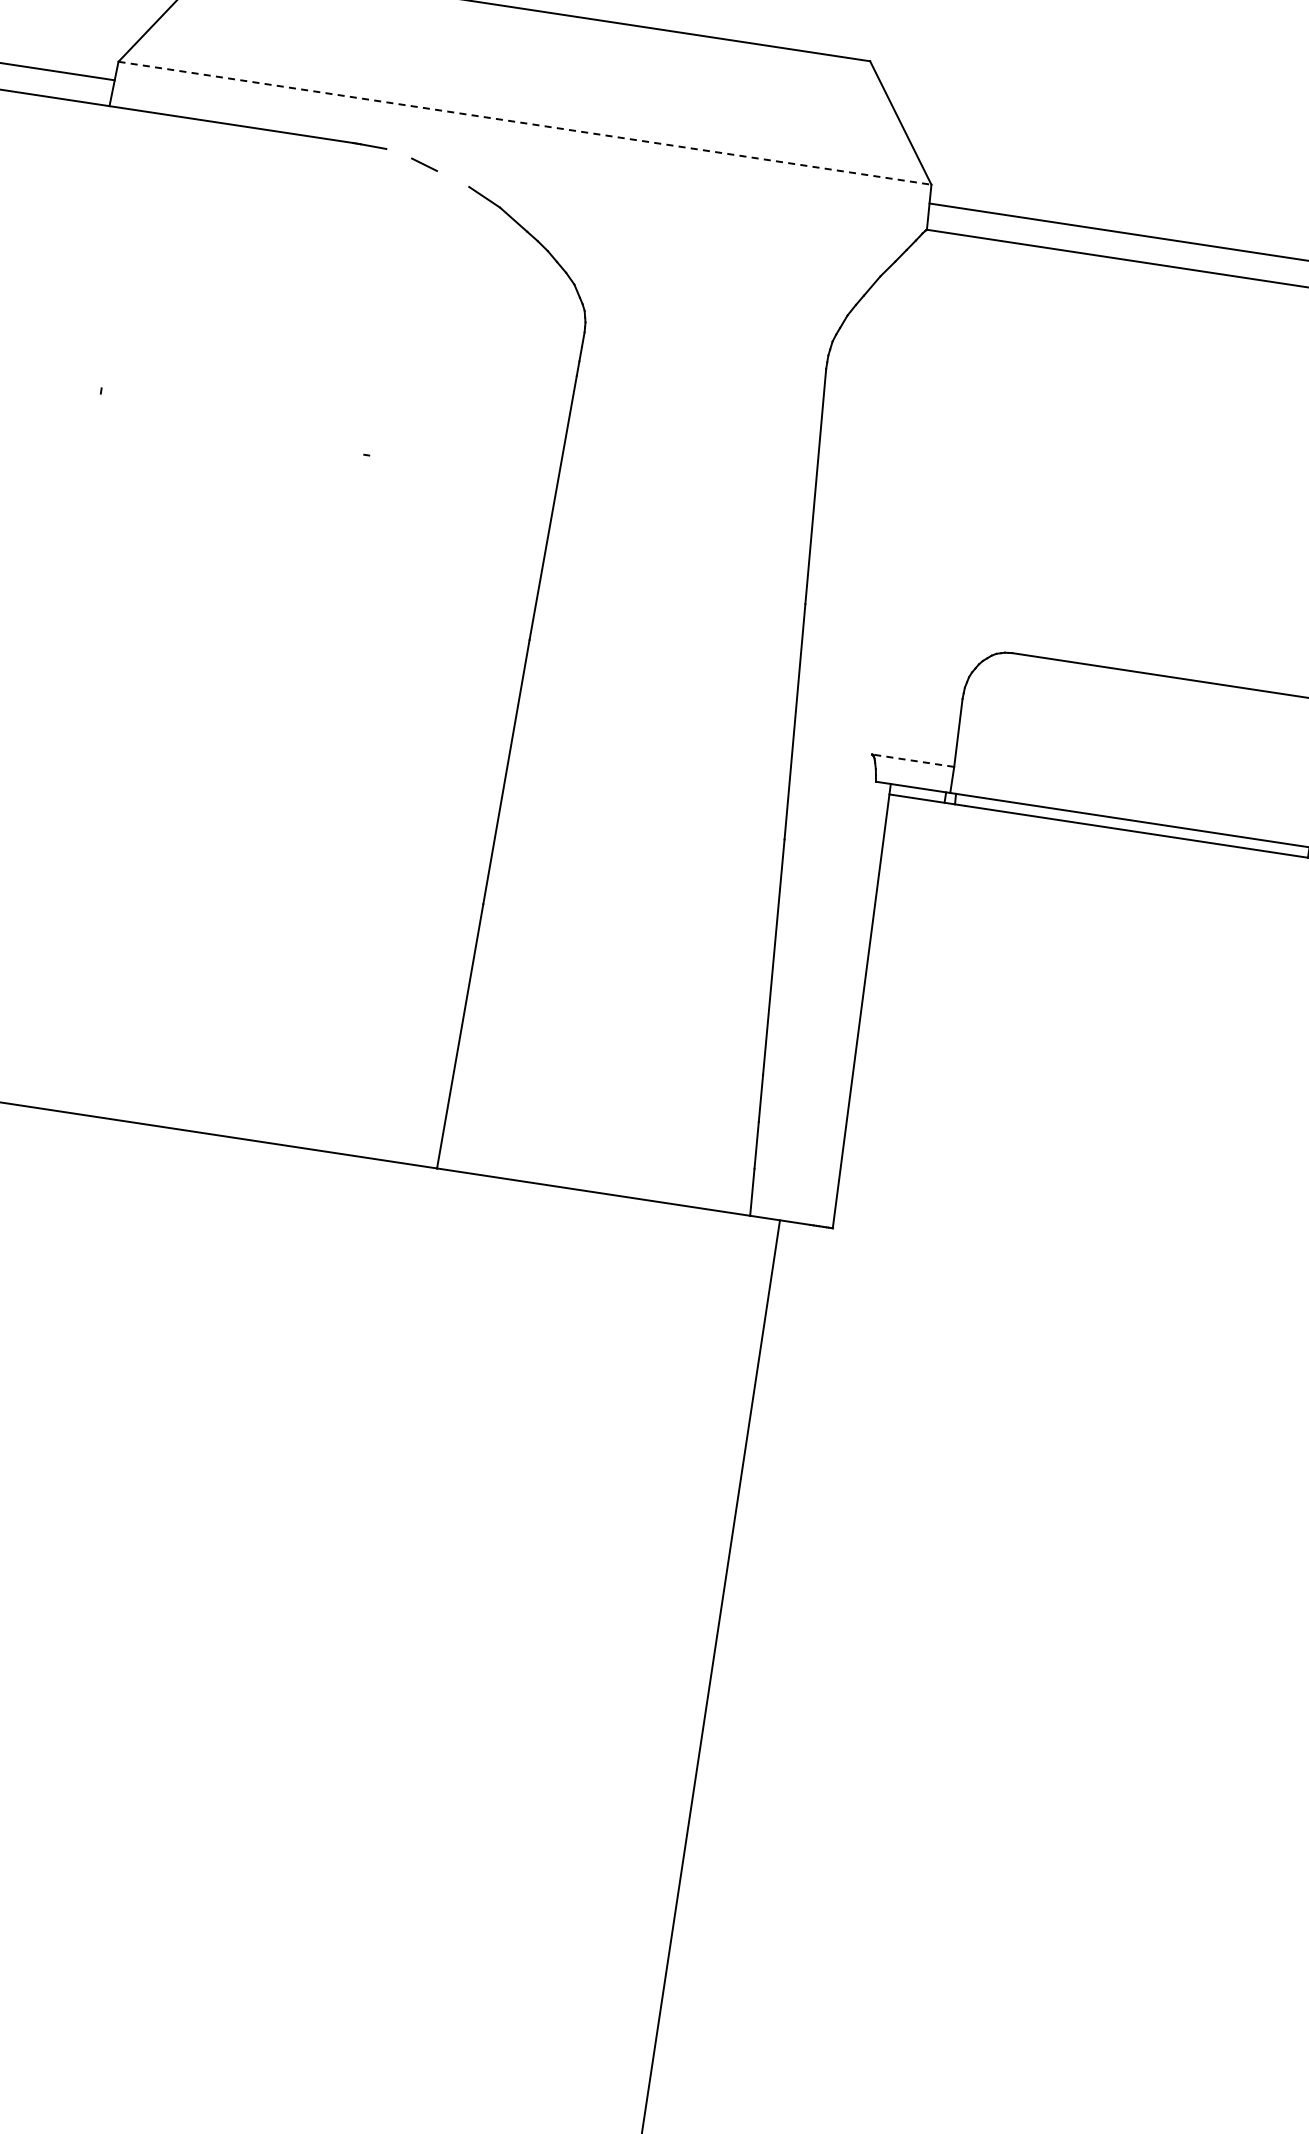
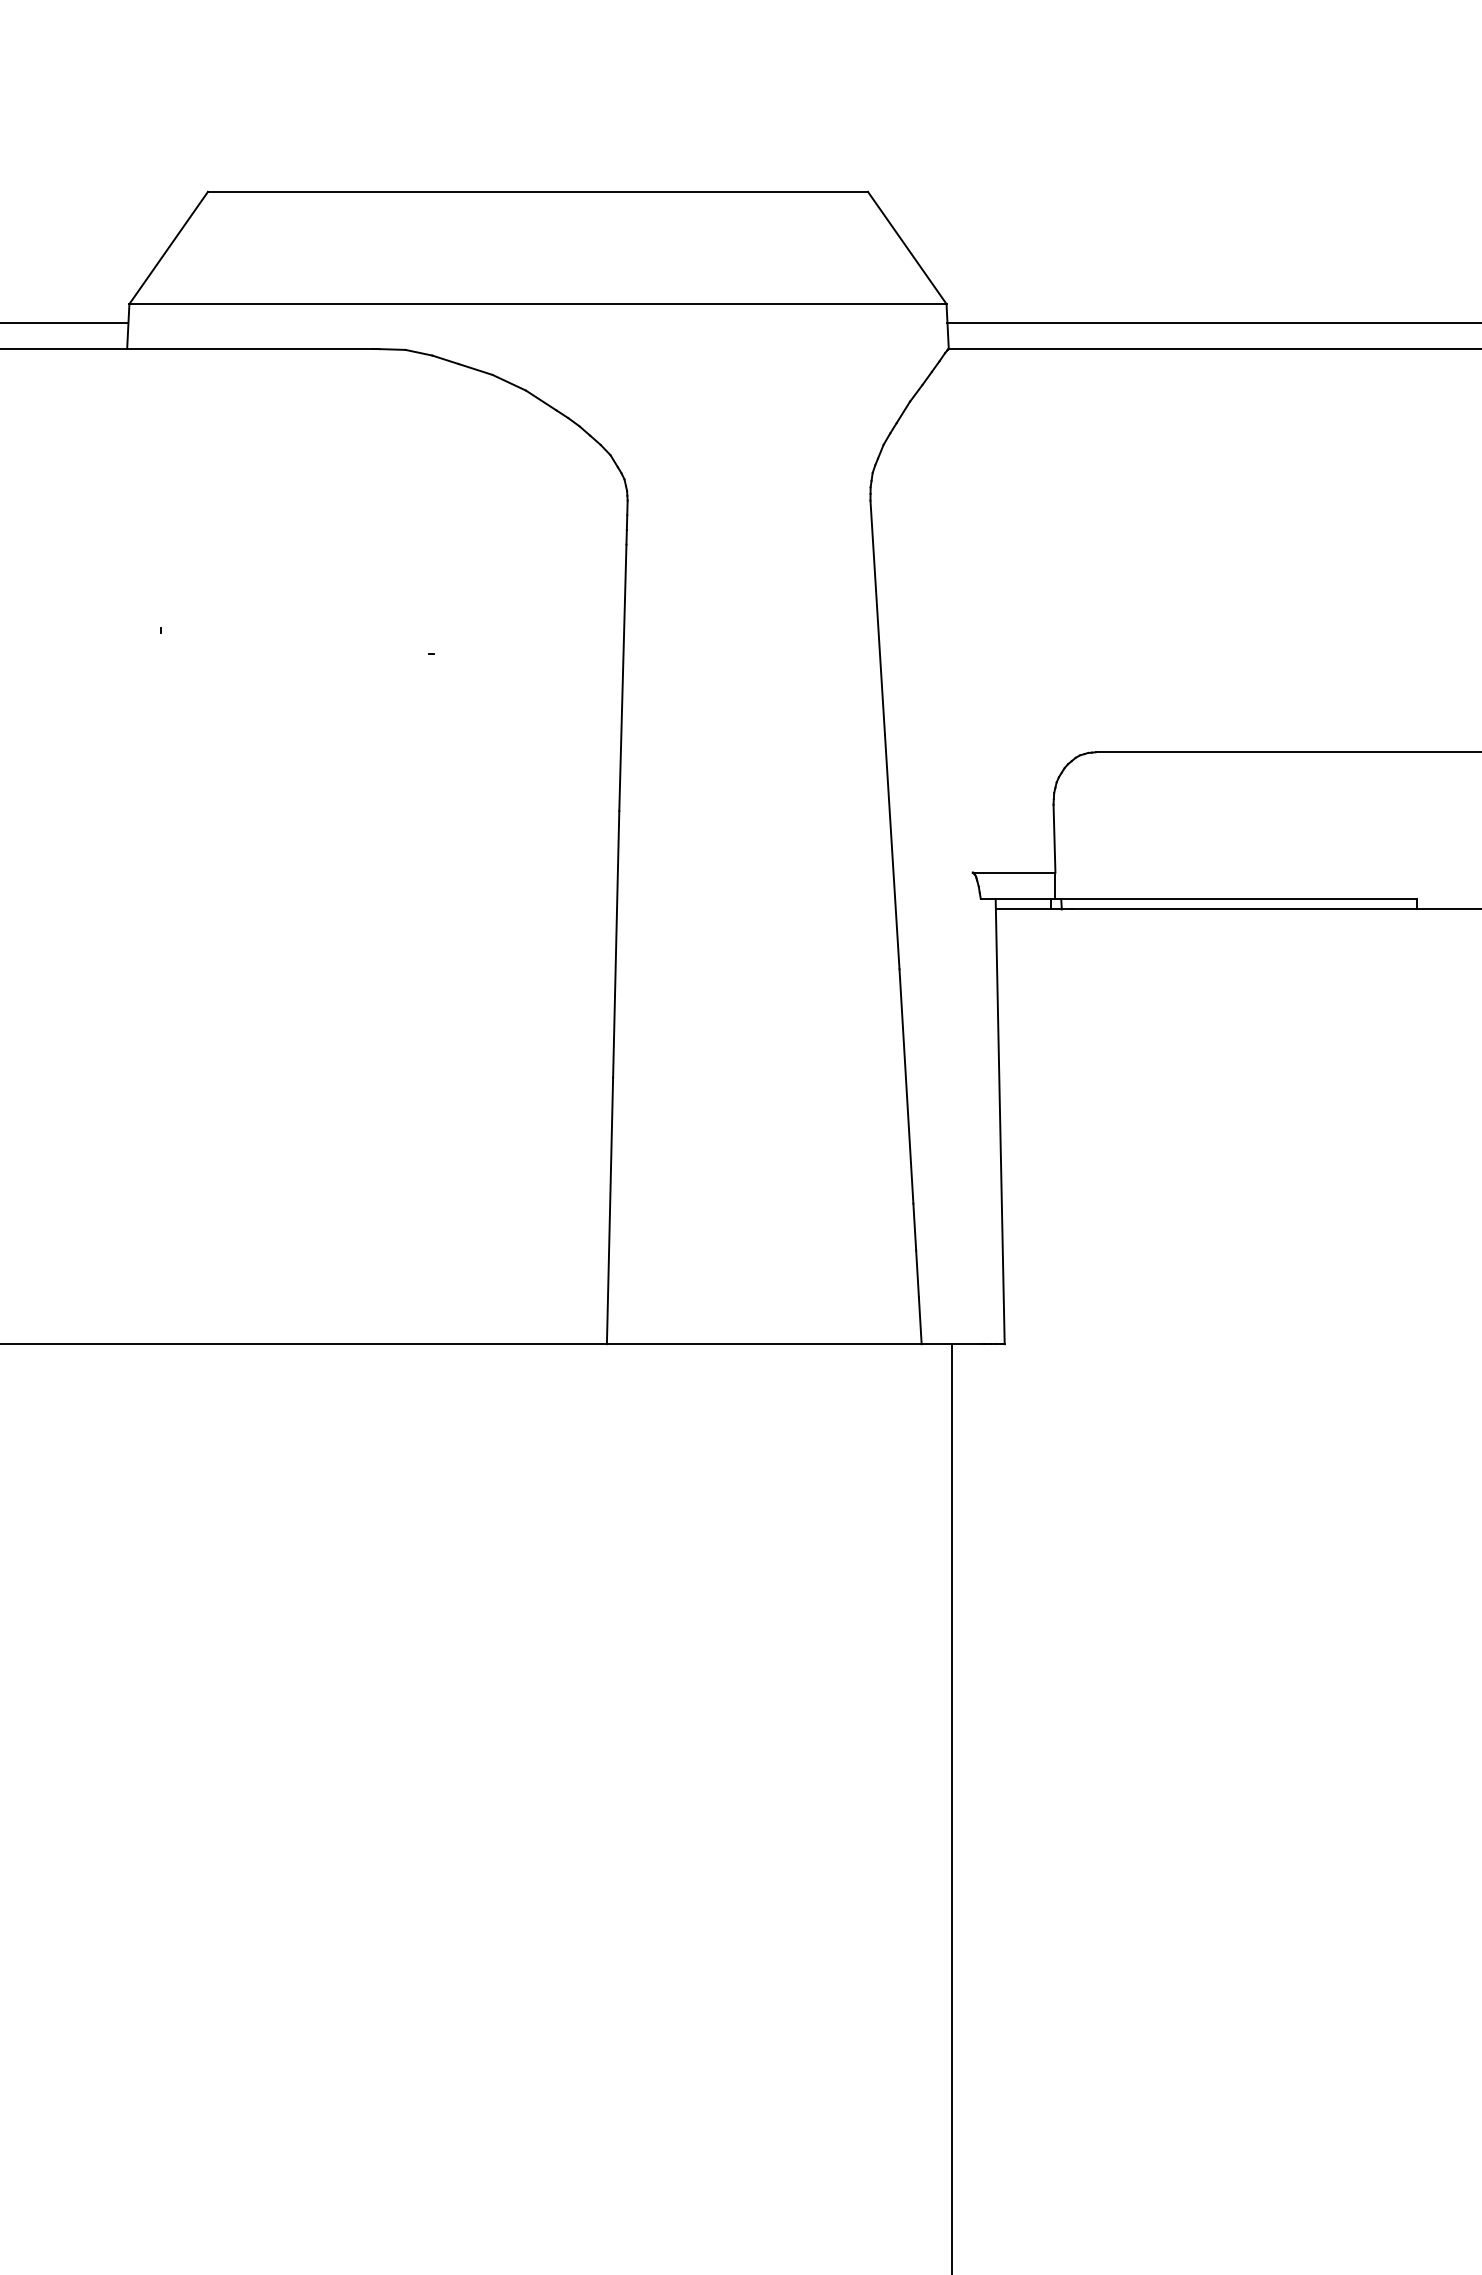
line: (524, 123) -> (537, 304), dashed -> solid
line: (398, 153) -> (418, 352), added
line: (452, 178) -> (475, 369), added
line: (912, 760) -> (1013, 872), dashed -> solid

